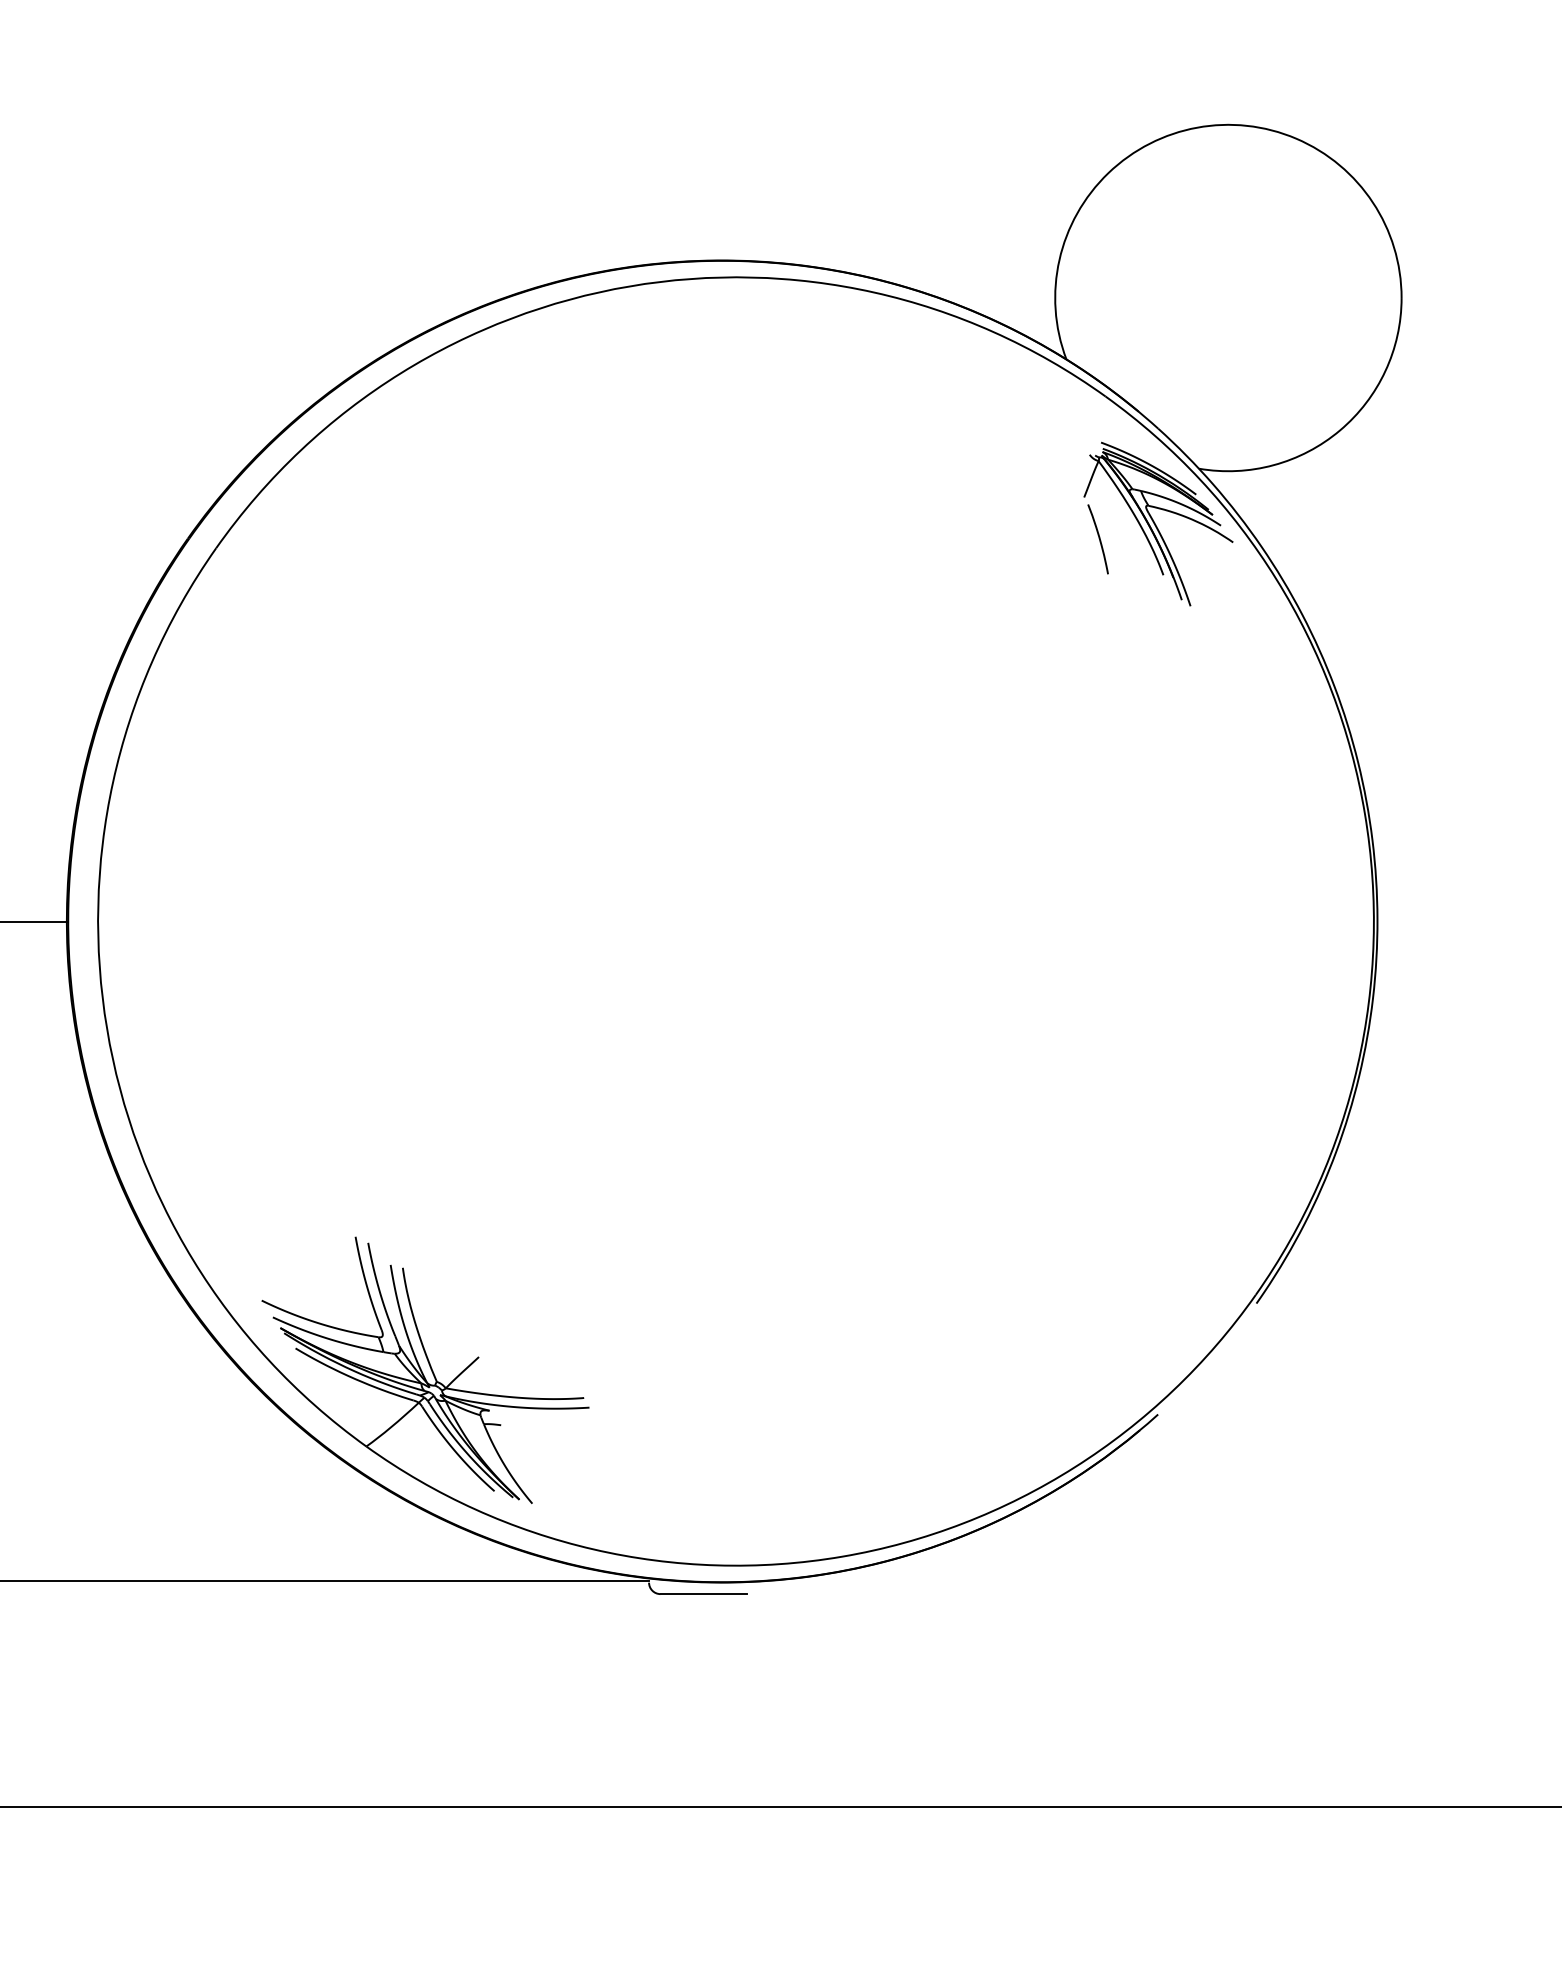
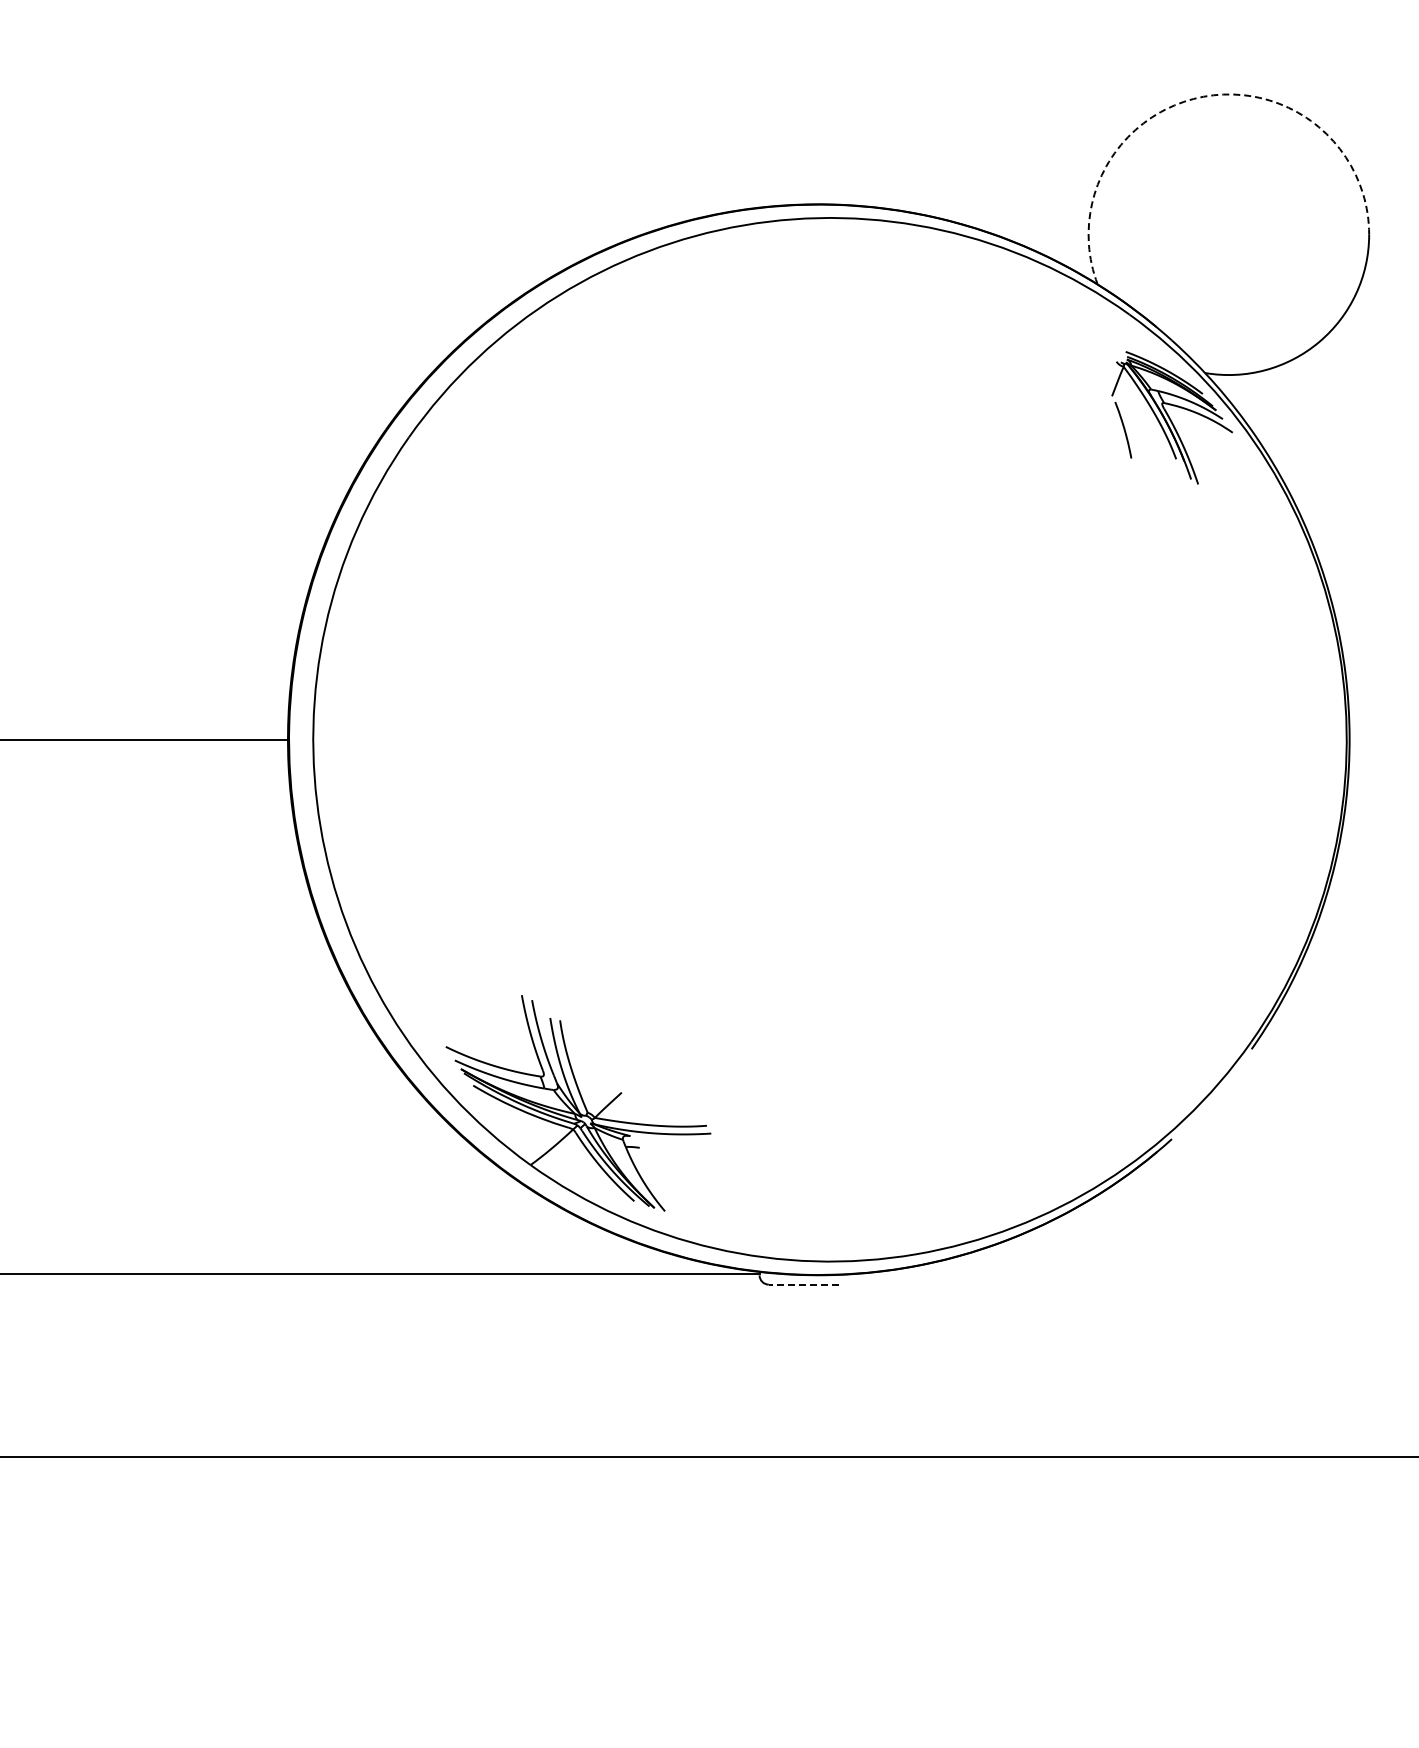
arc: (1197, 127) -> (1203, 96), solid -> dashed
line: (703, 1593) -> (803, 1284), solid -> dashed

